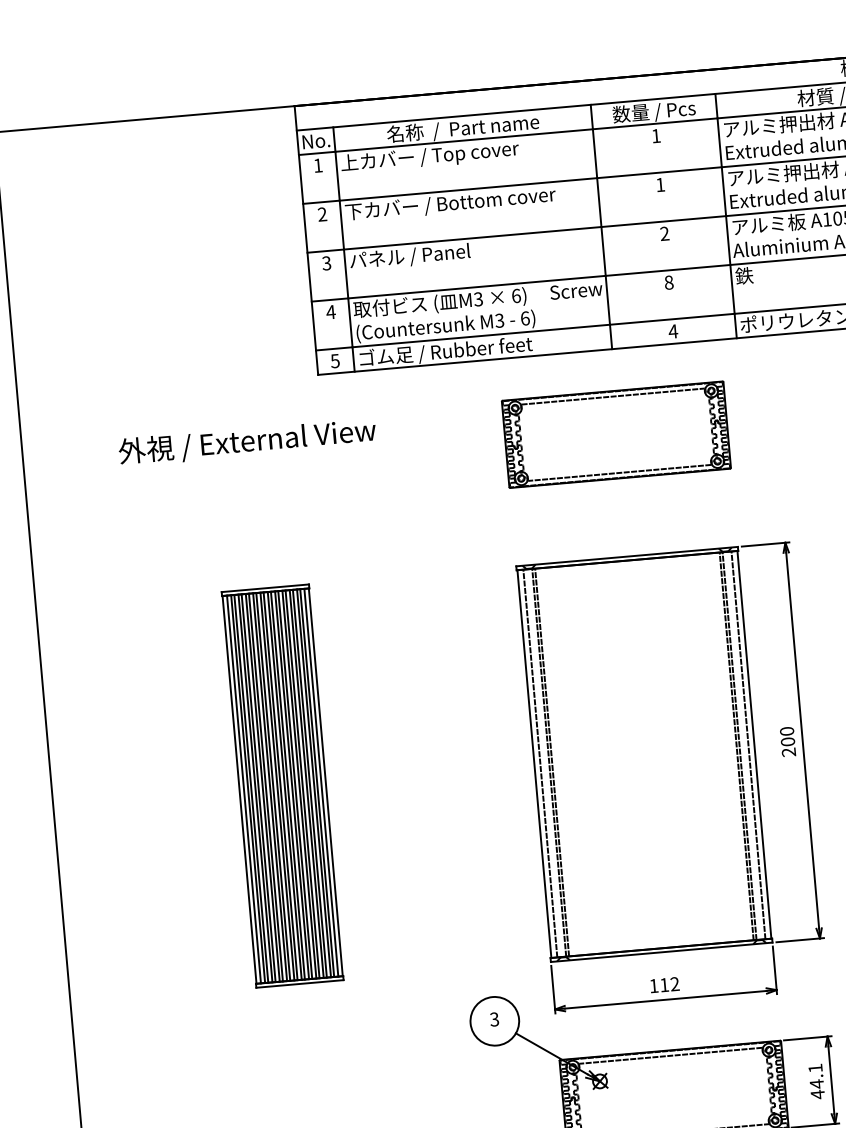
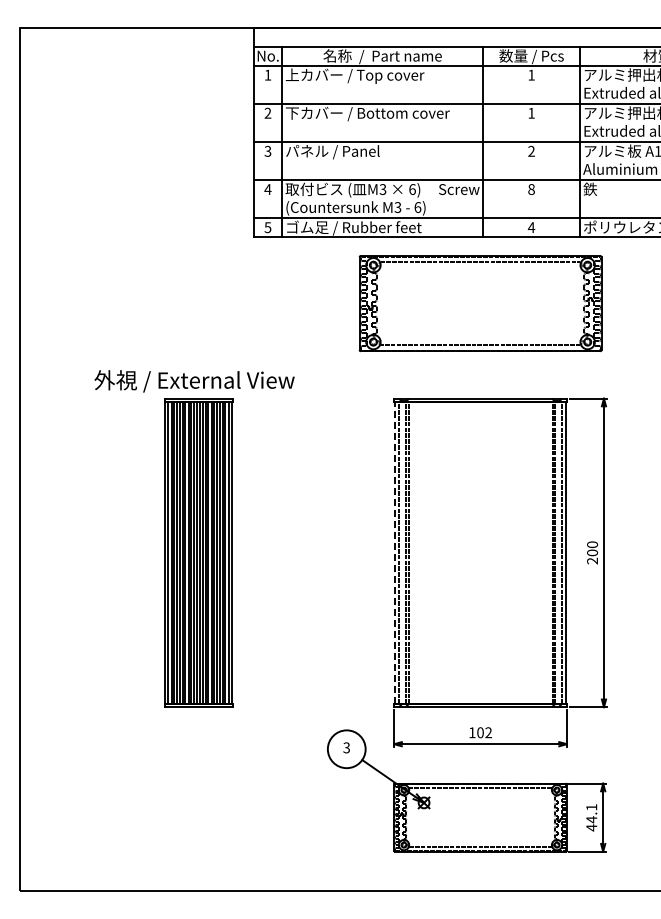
part: (616, 434) -> (480, 303), size x1.4
text: (247, 442) -> (194, 381), moved
line: (533, 763) -> (394, 552), solid -> dashed
text: (664, 984) -> (480, 732), 112 -> 102

